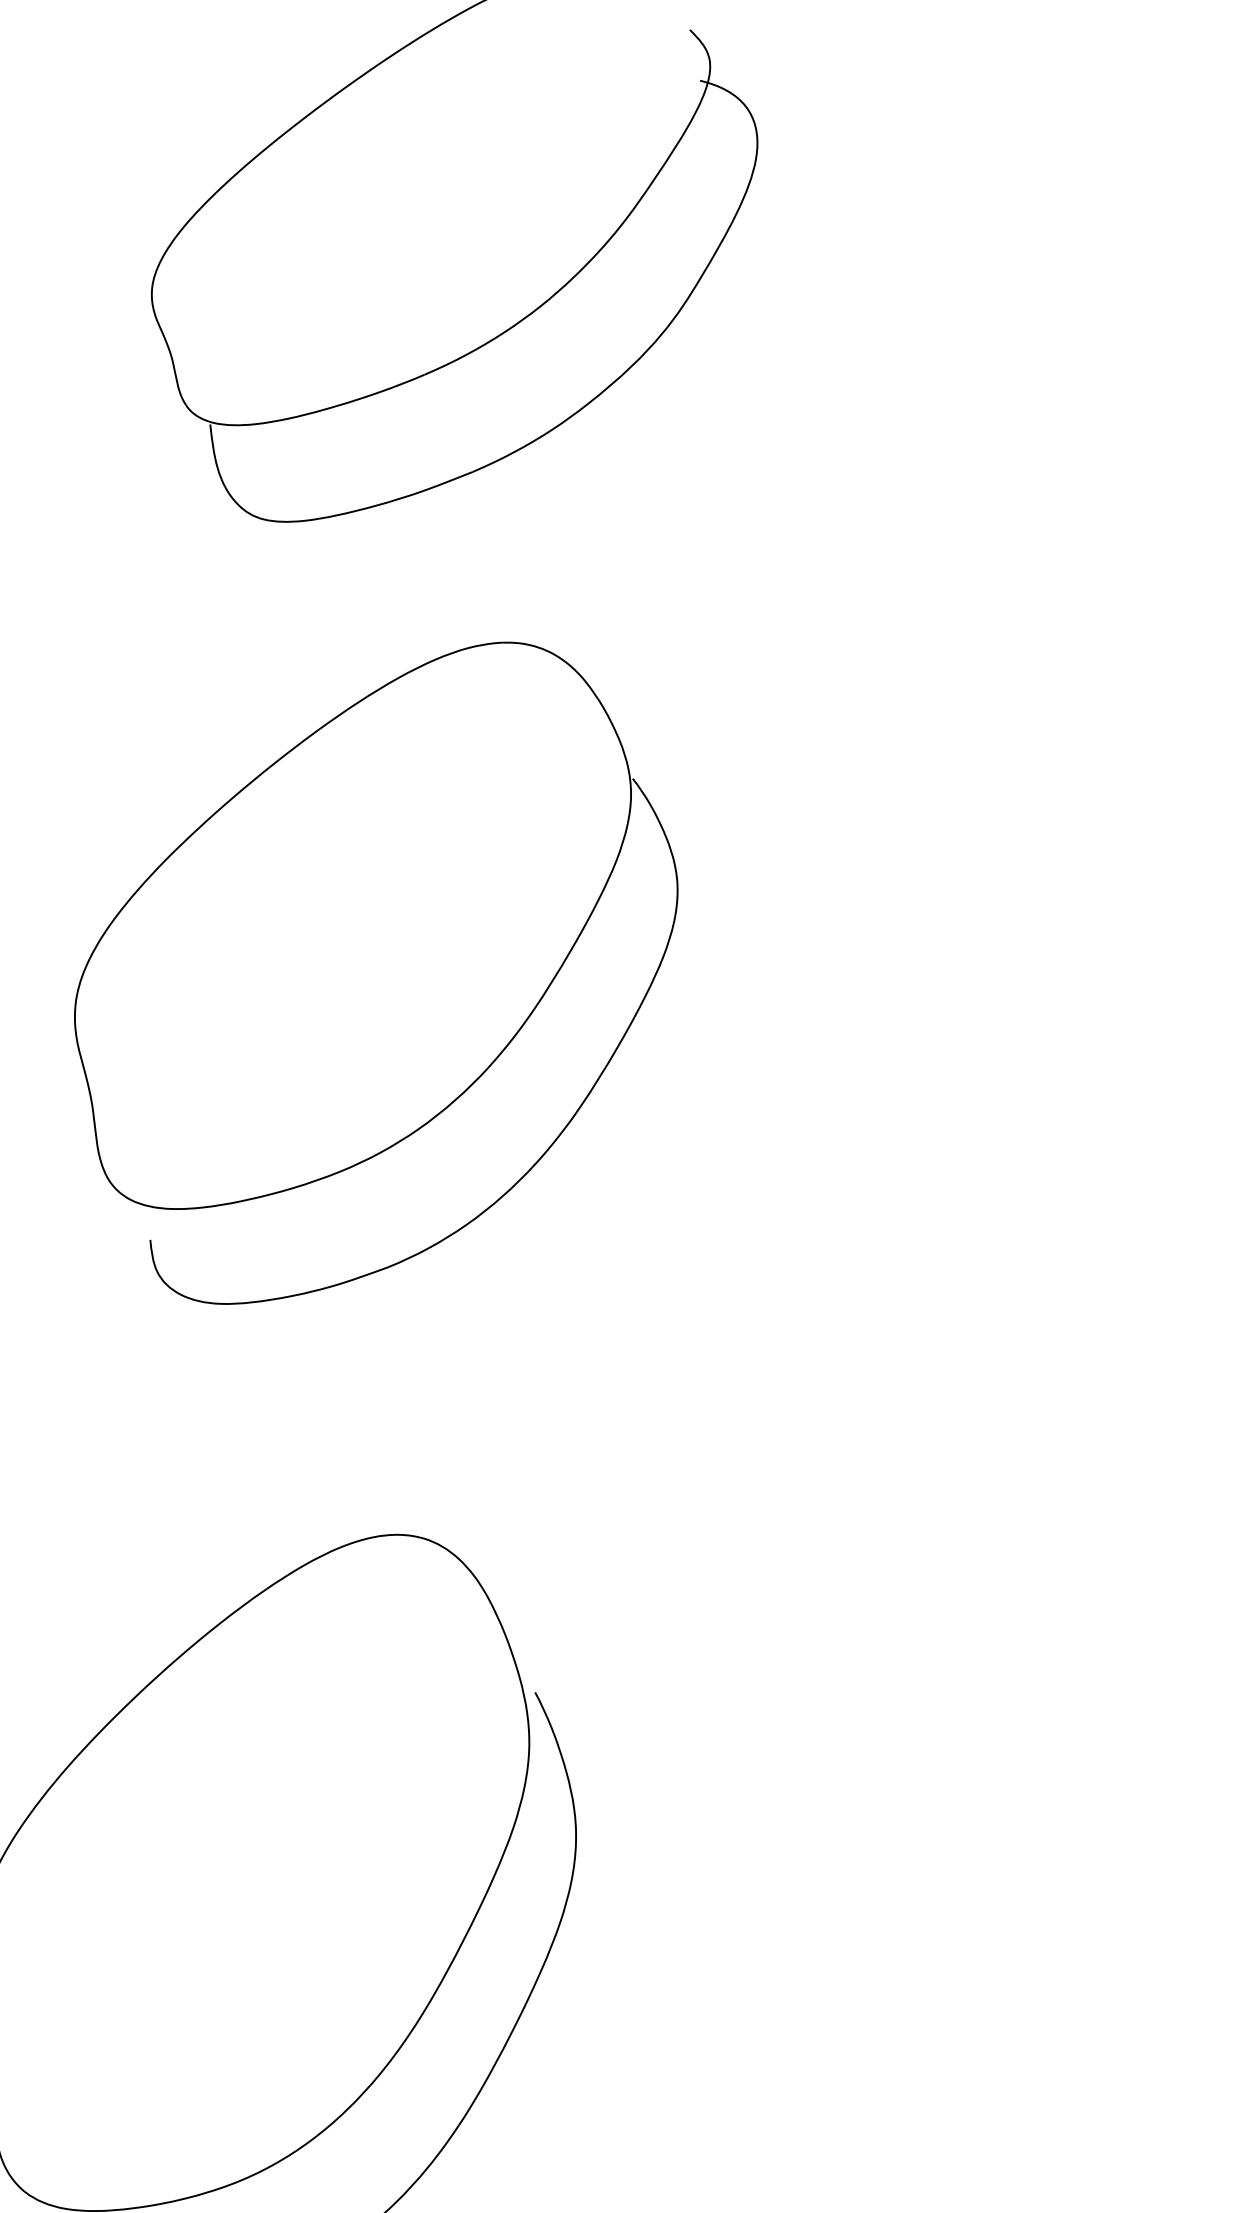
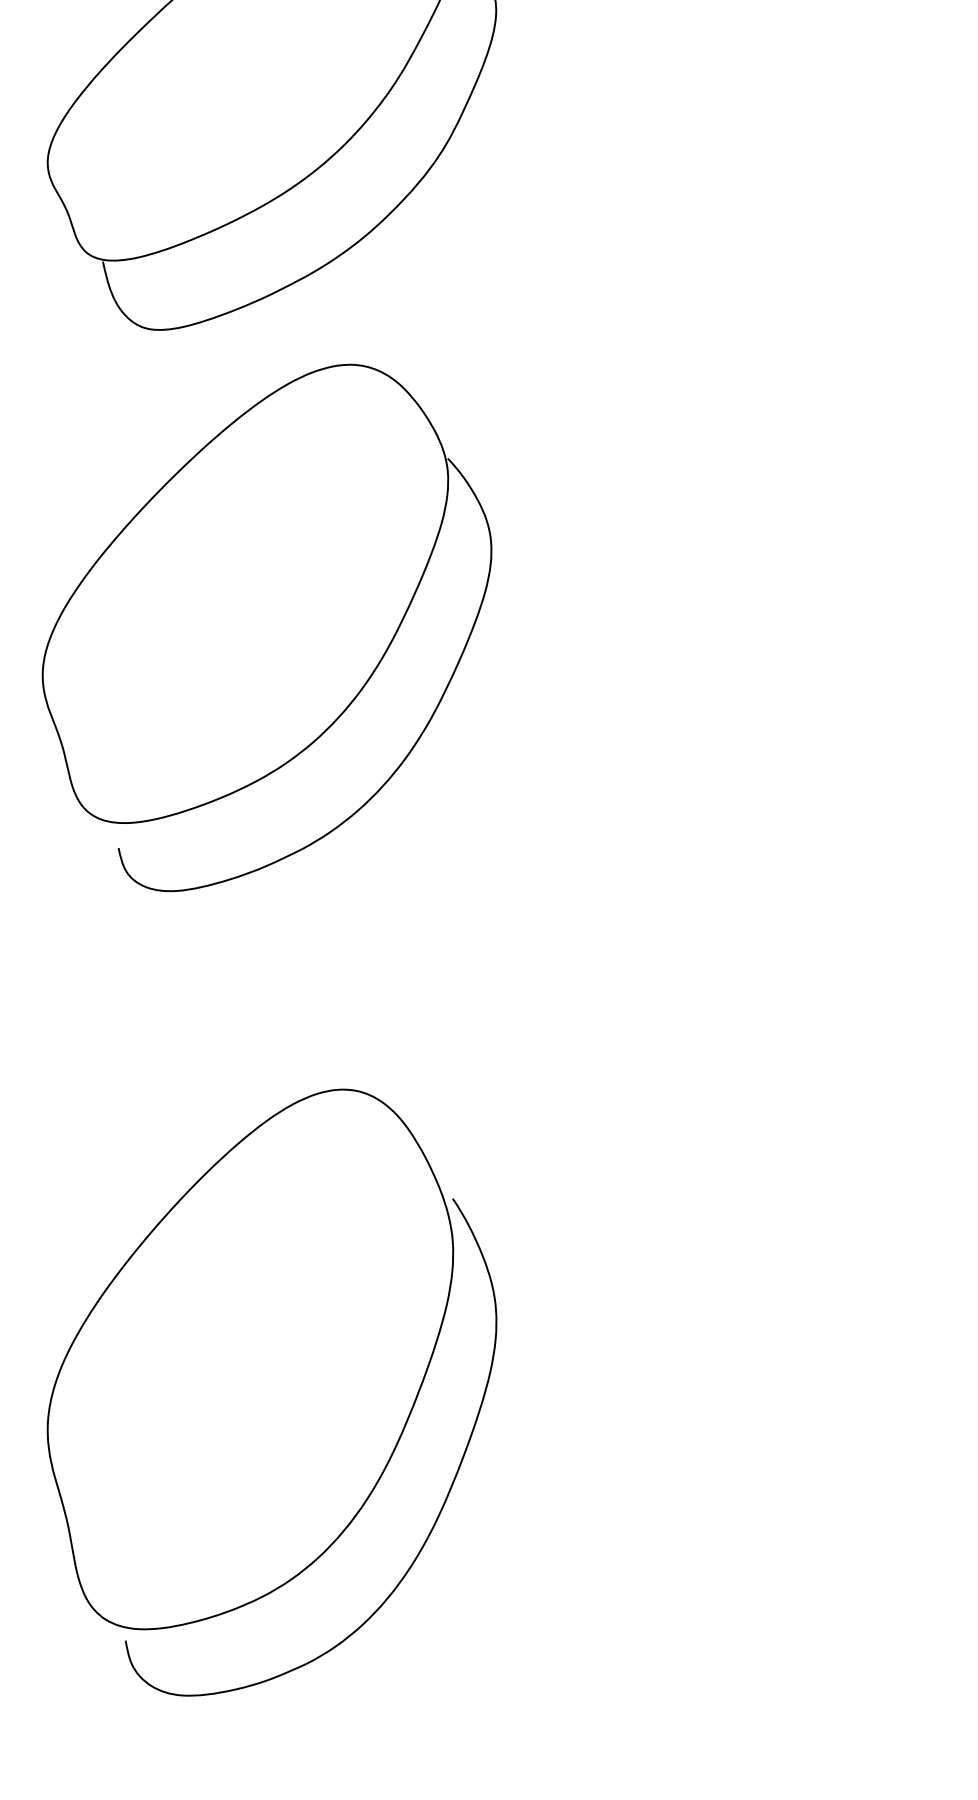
part: (373, 973) -> (266, 627), moved

